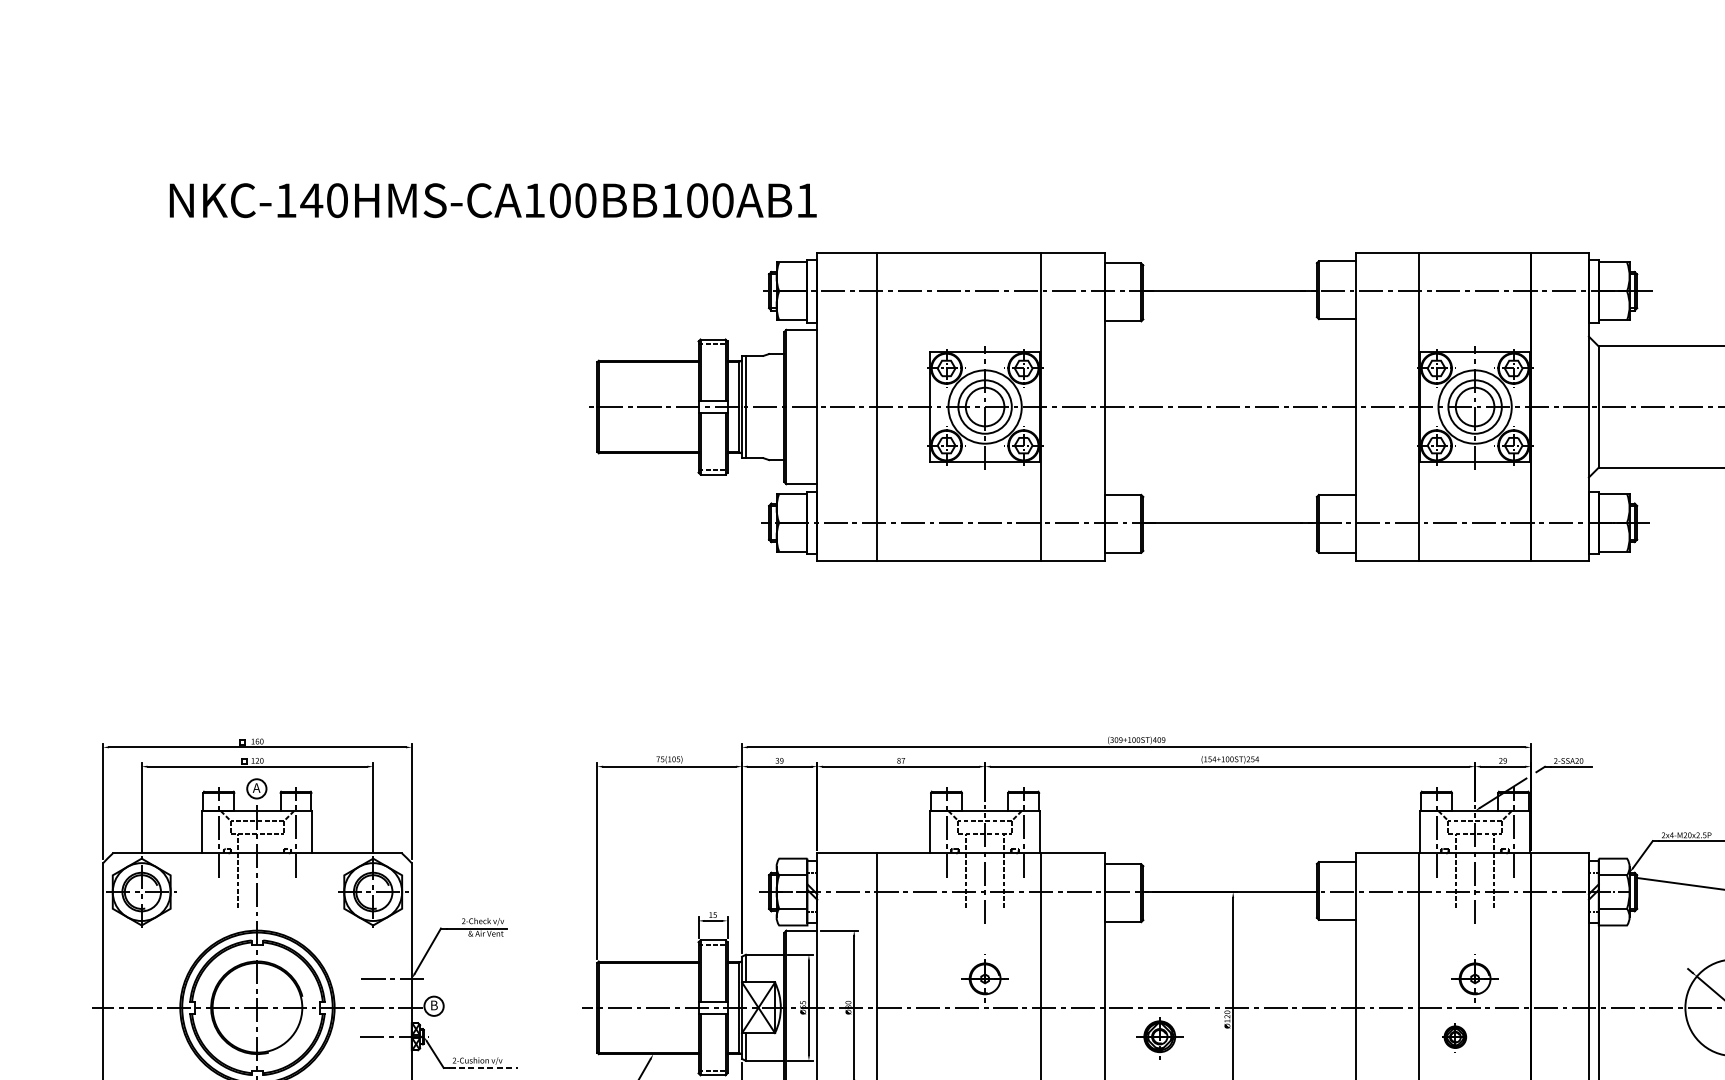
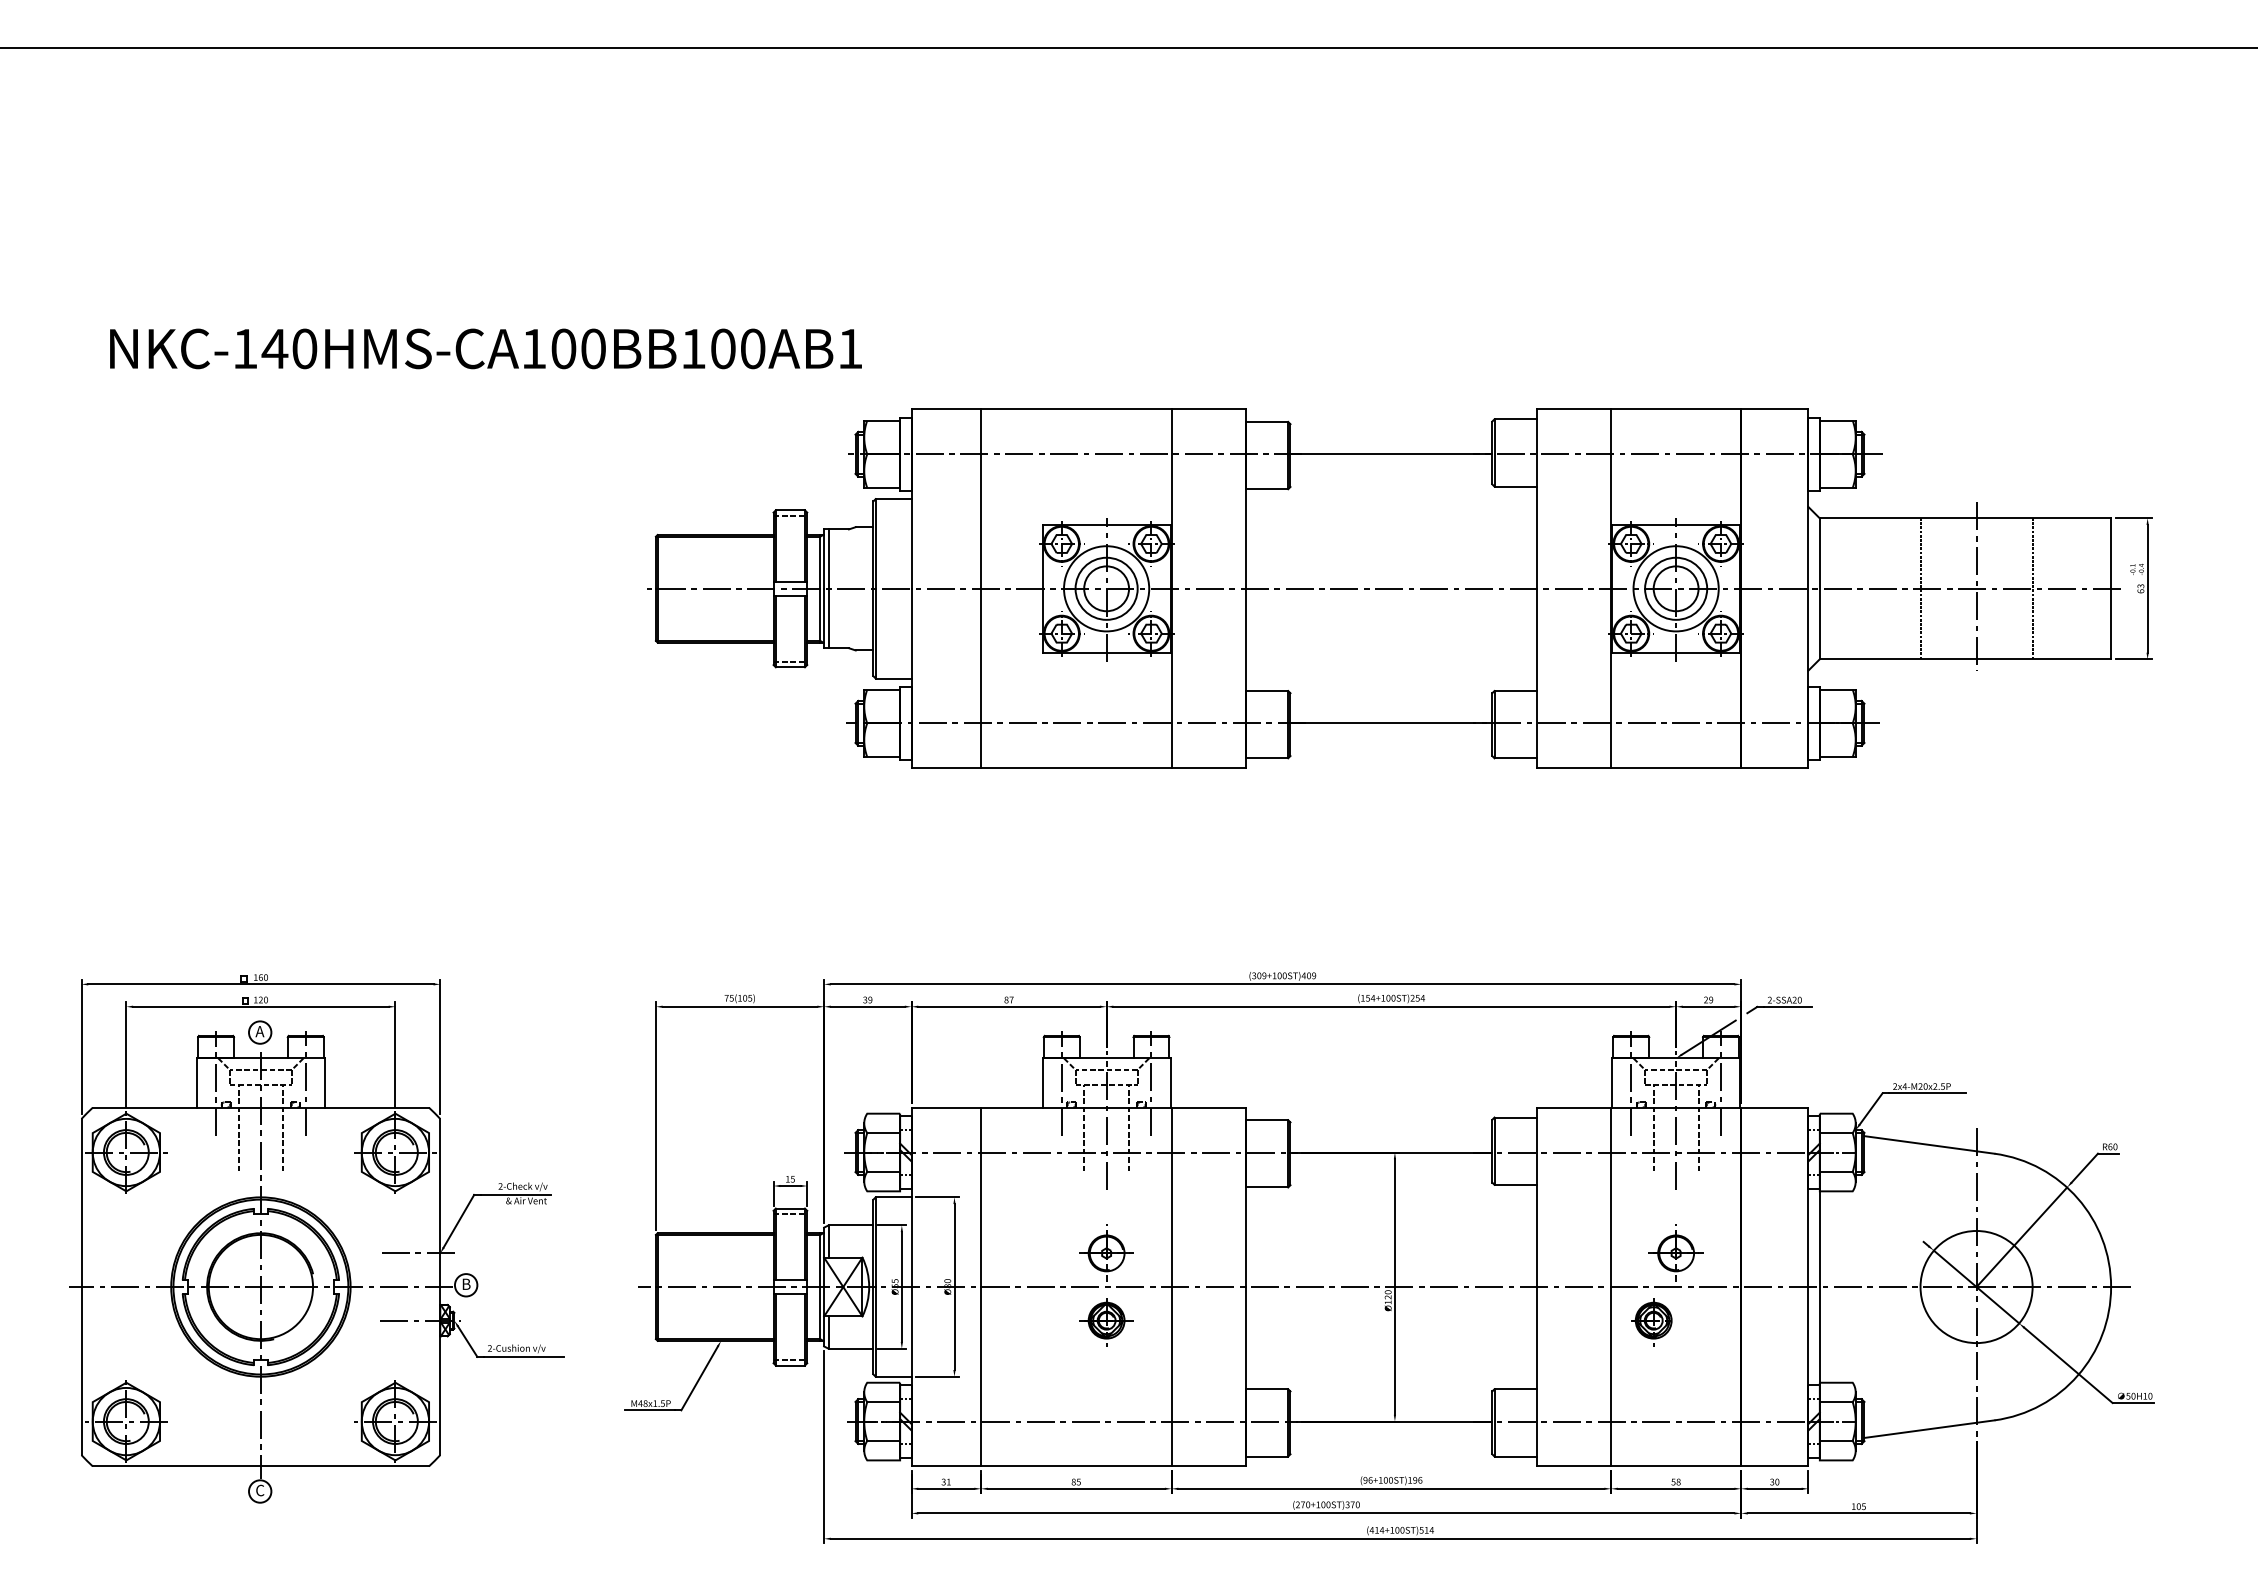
text: (492, 200) -> (485, 348), moved
line: (1685, 406) -> (1920, 588), added
line: (276, 871) -> (283, 1128), added
part: (1159, 1038) -> (1106, 1322), moved
part: (1453, 1038) -> (1651, 1322), size x1.43
line: (483, 1067) -> (523, 1356), dashed -> solid

